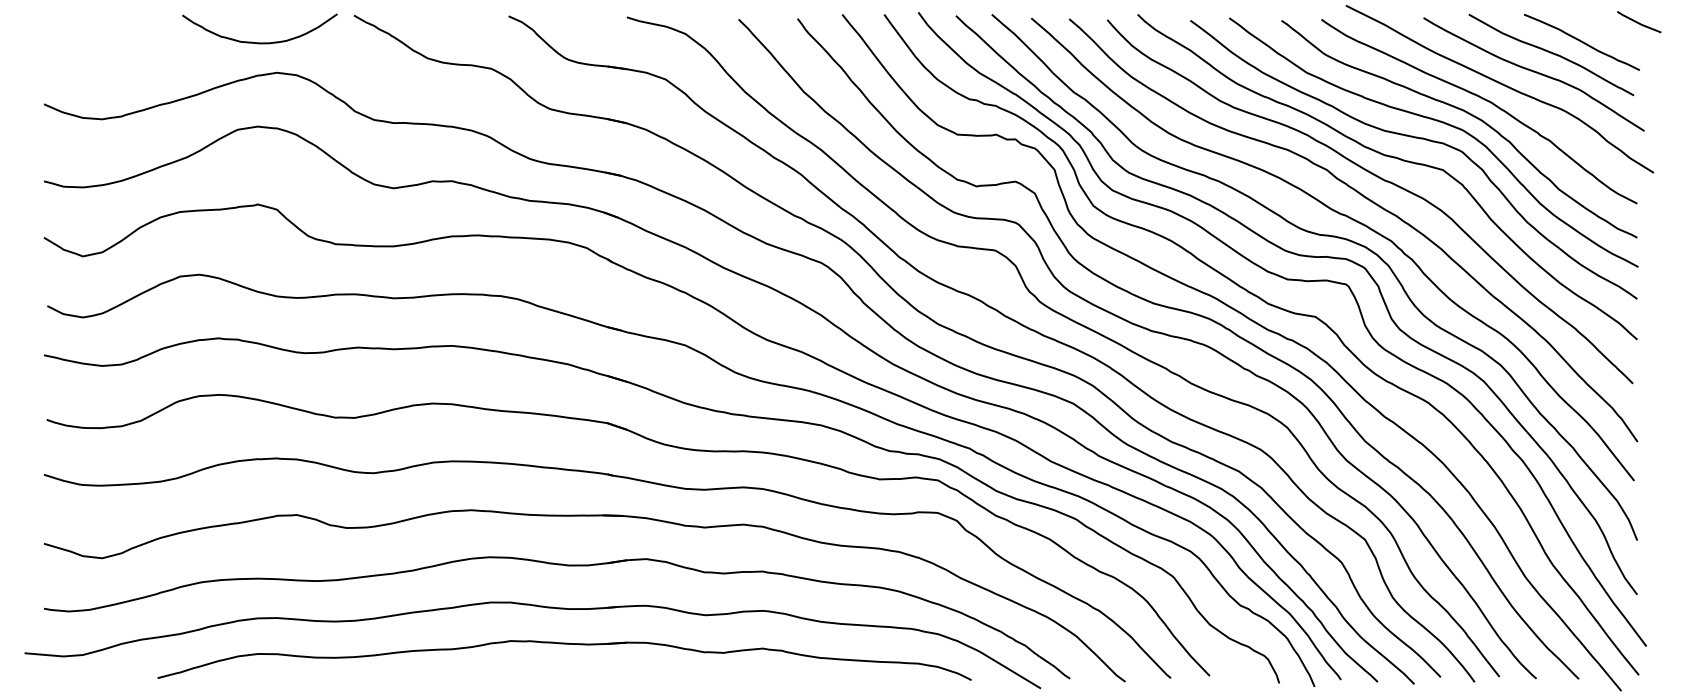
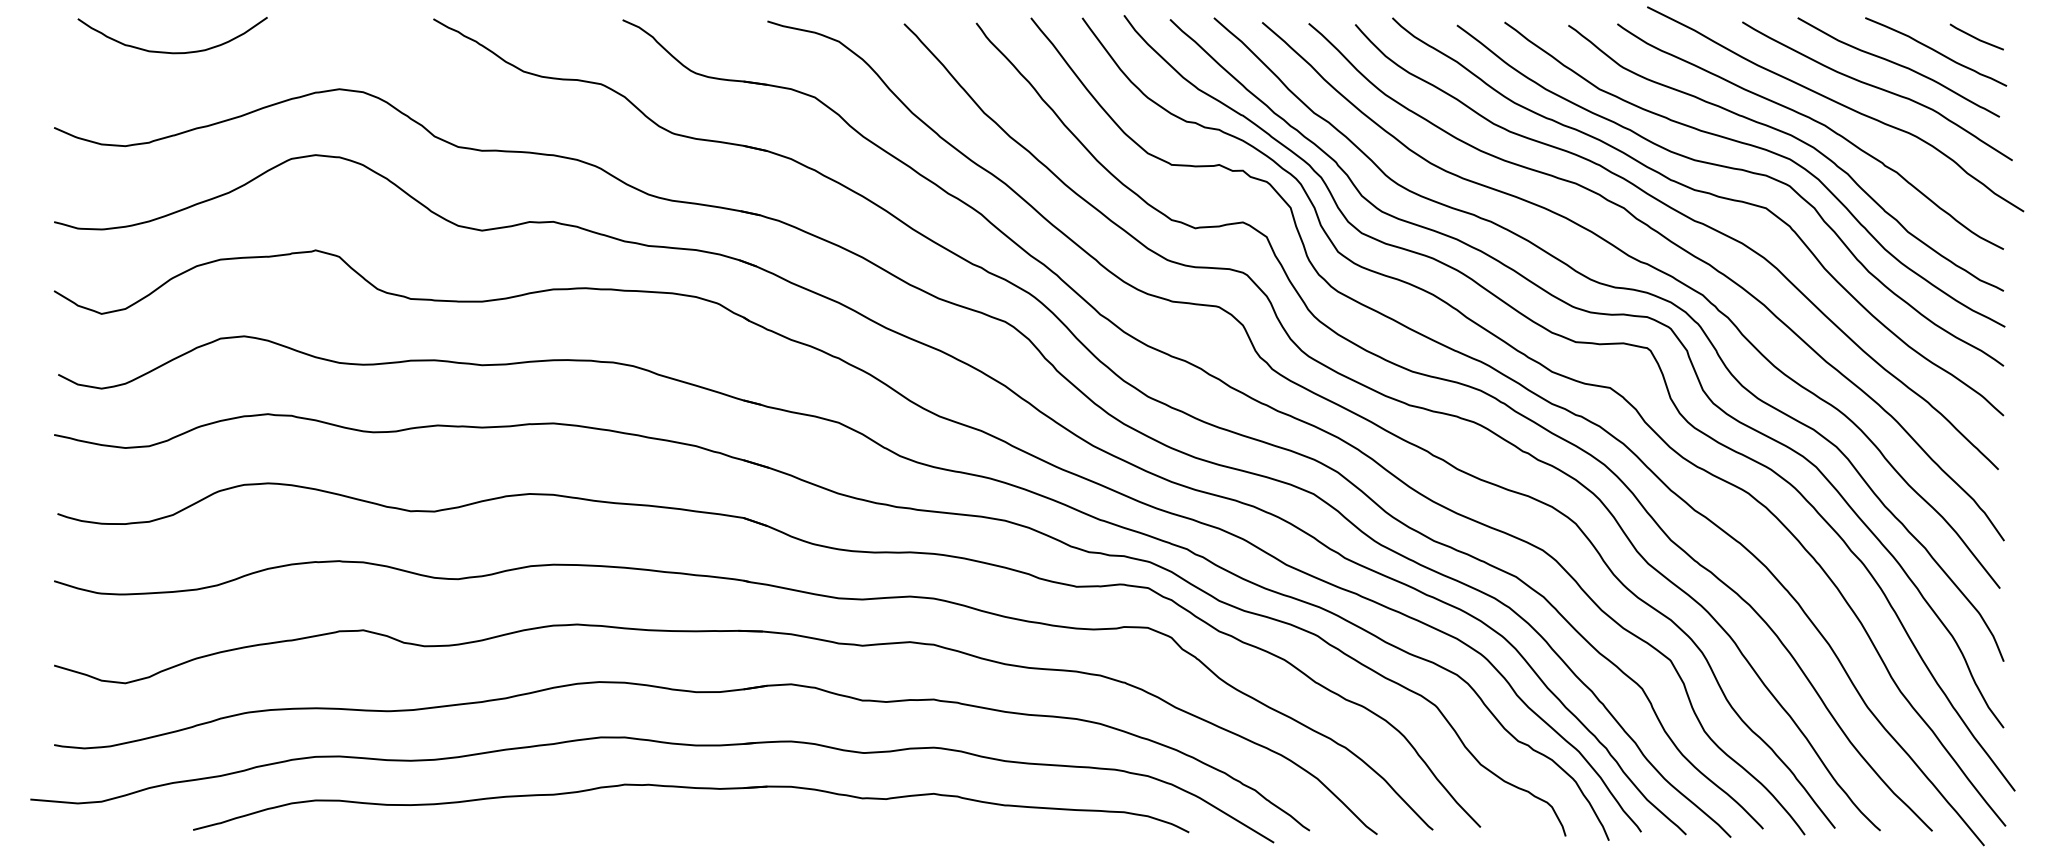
line: (1639, 22) -> (1977, 37), moved
curve: (259, 42) -> (172, 52), moved

